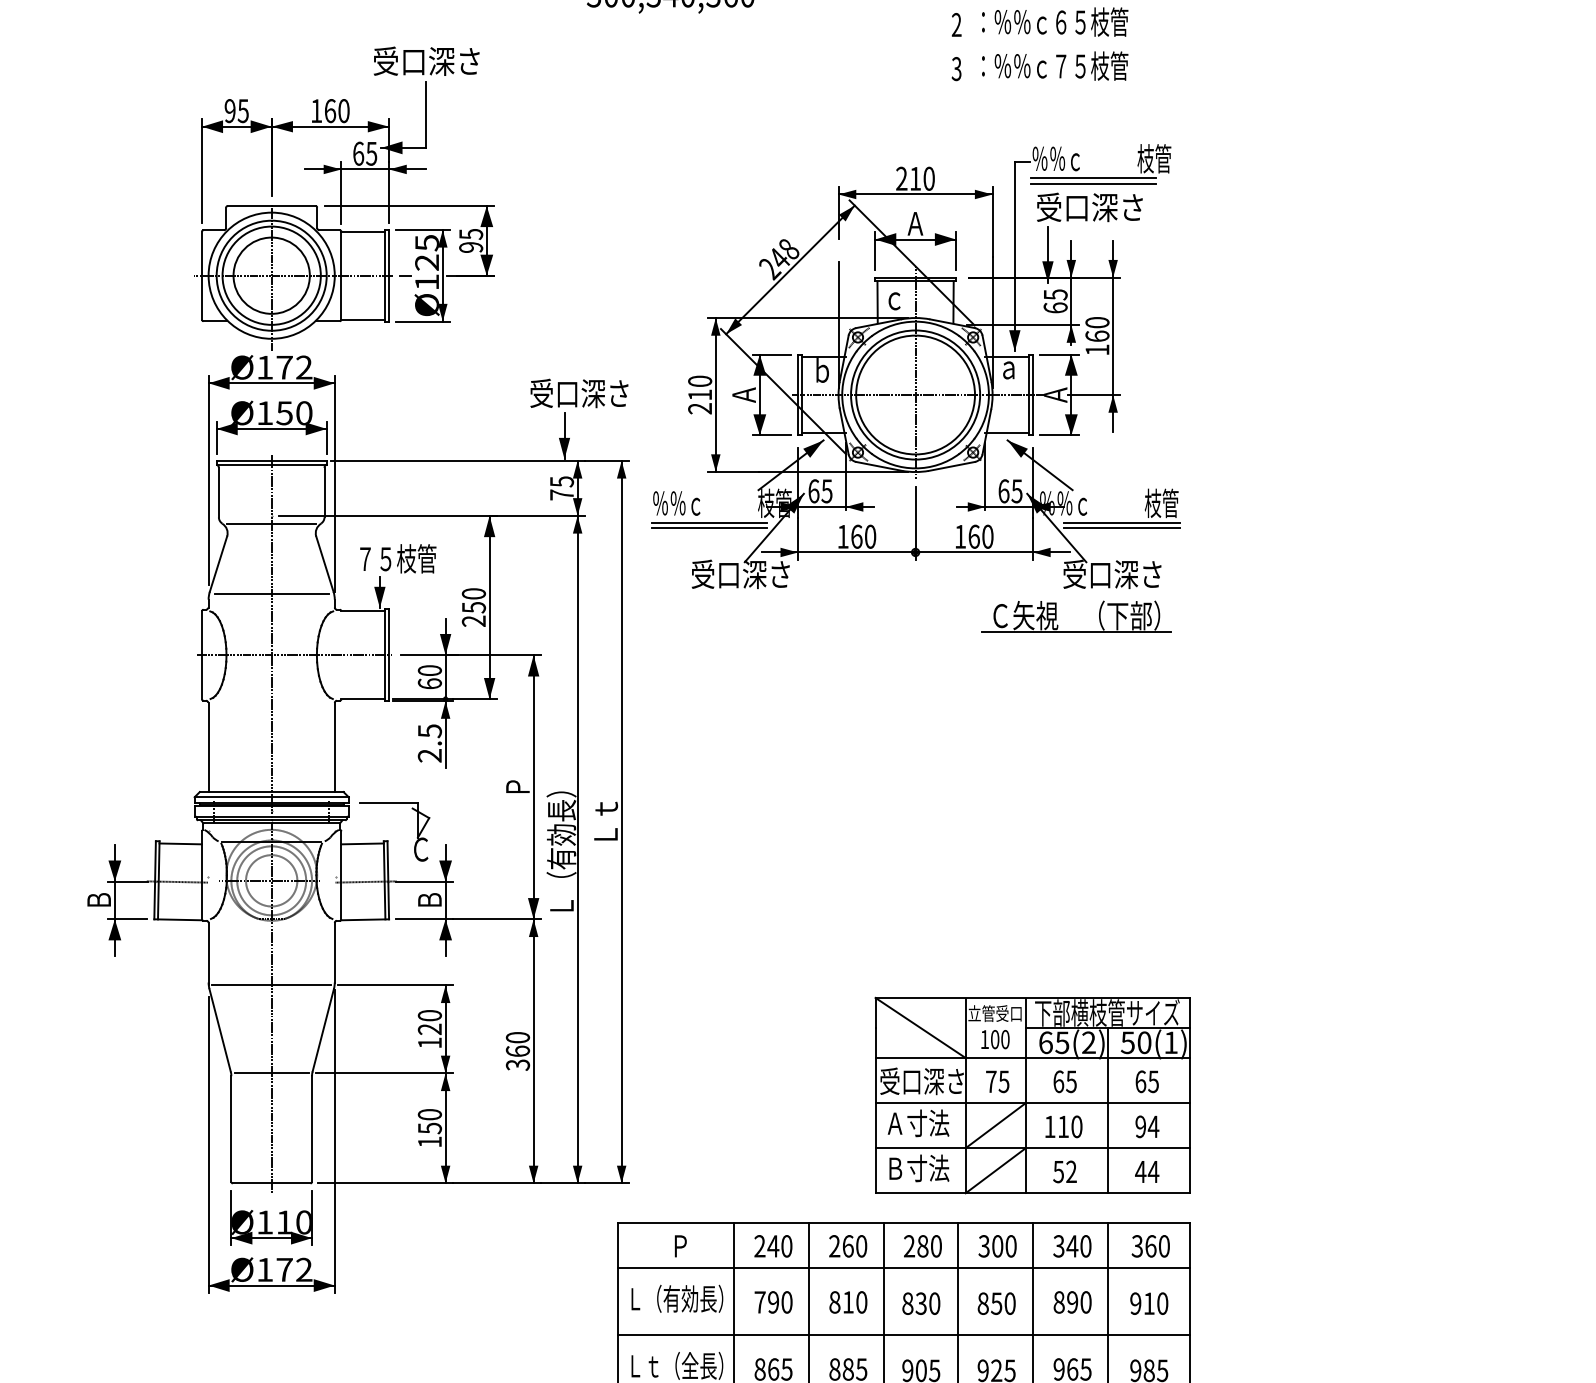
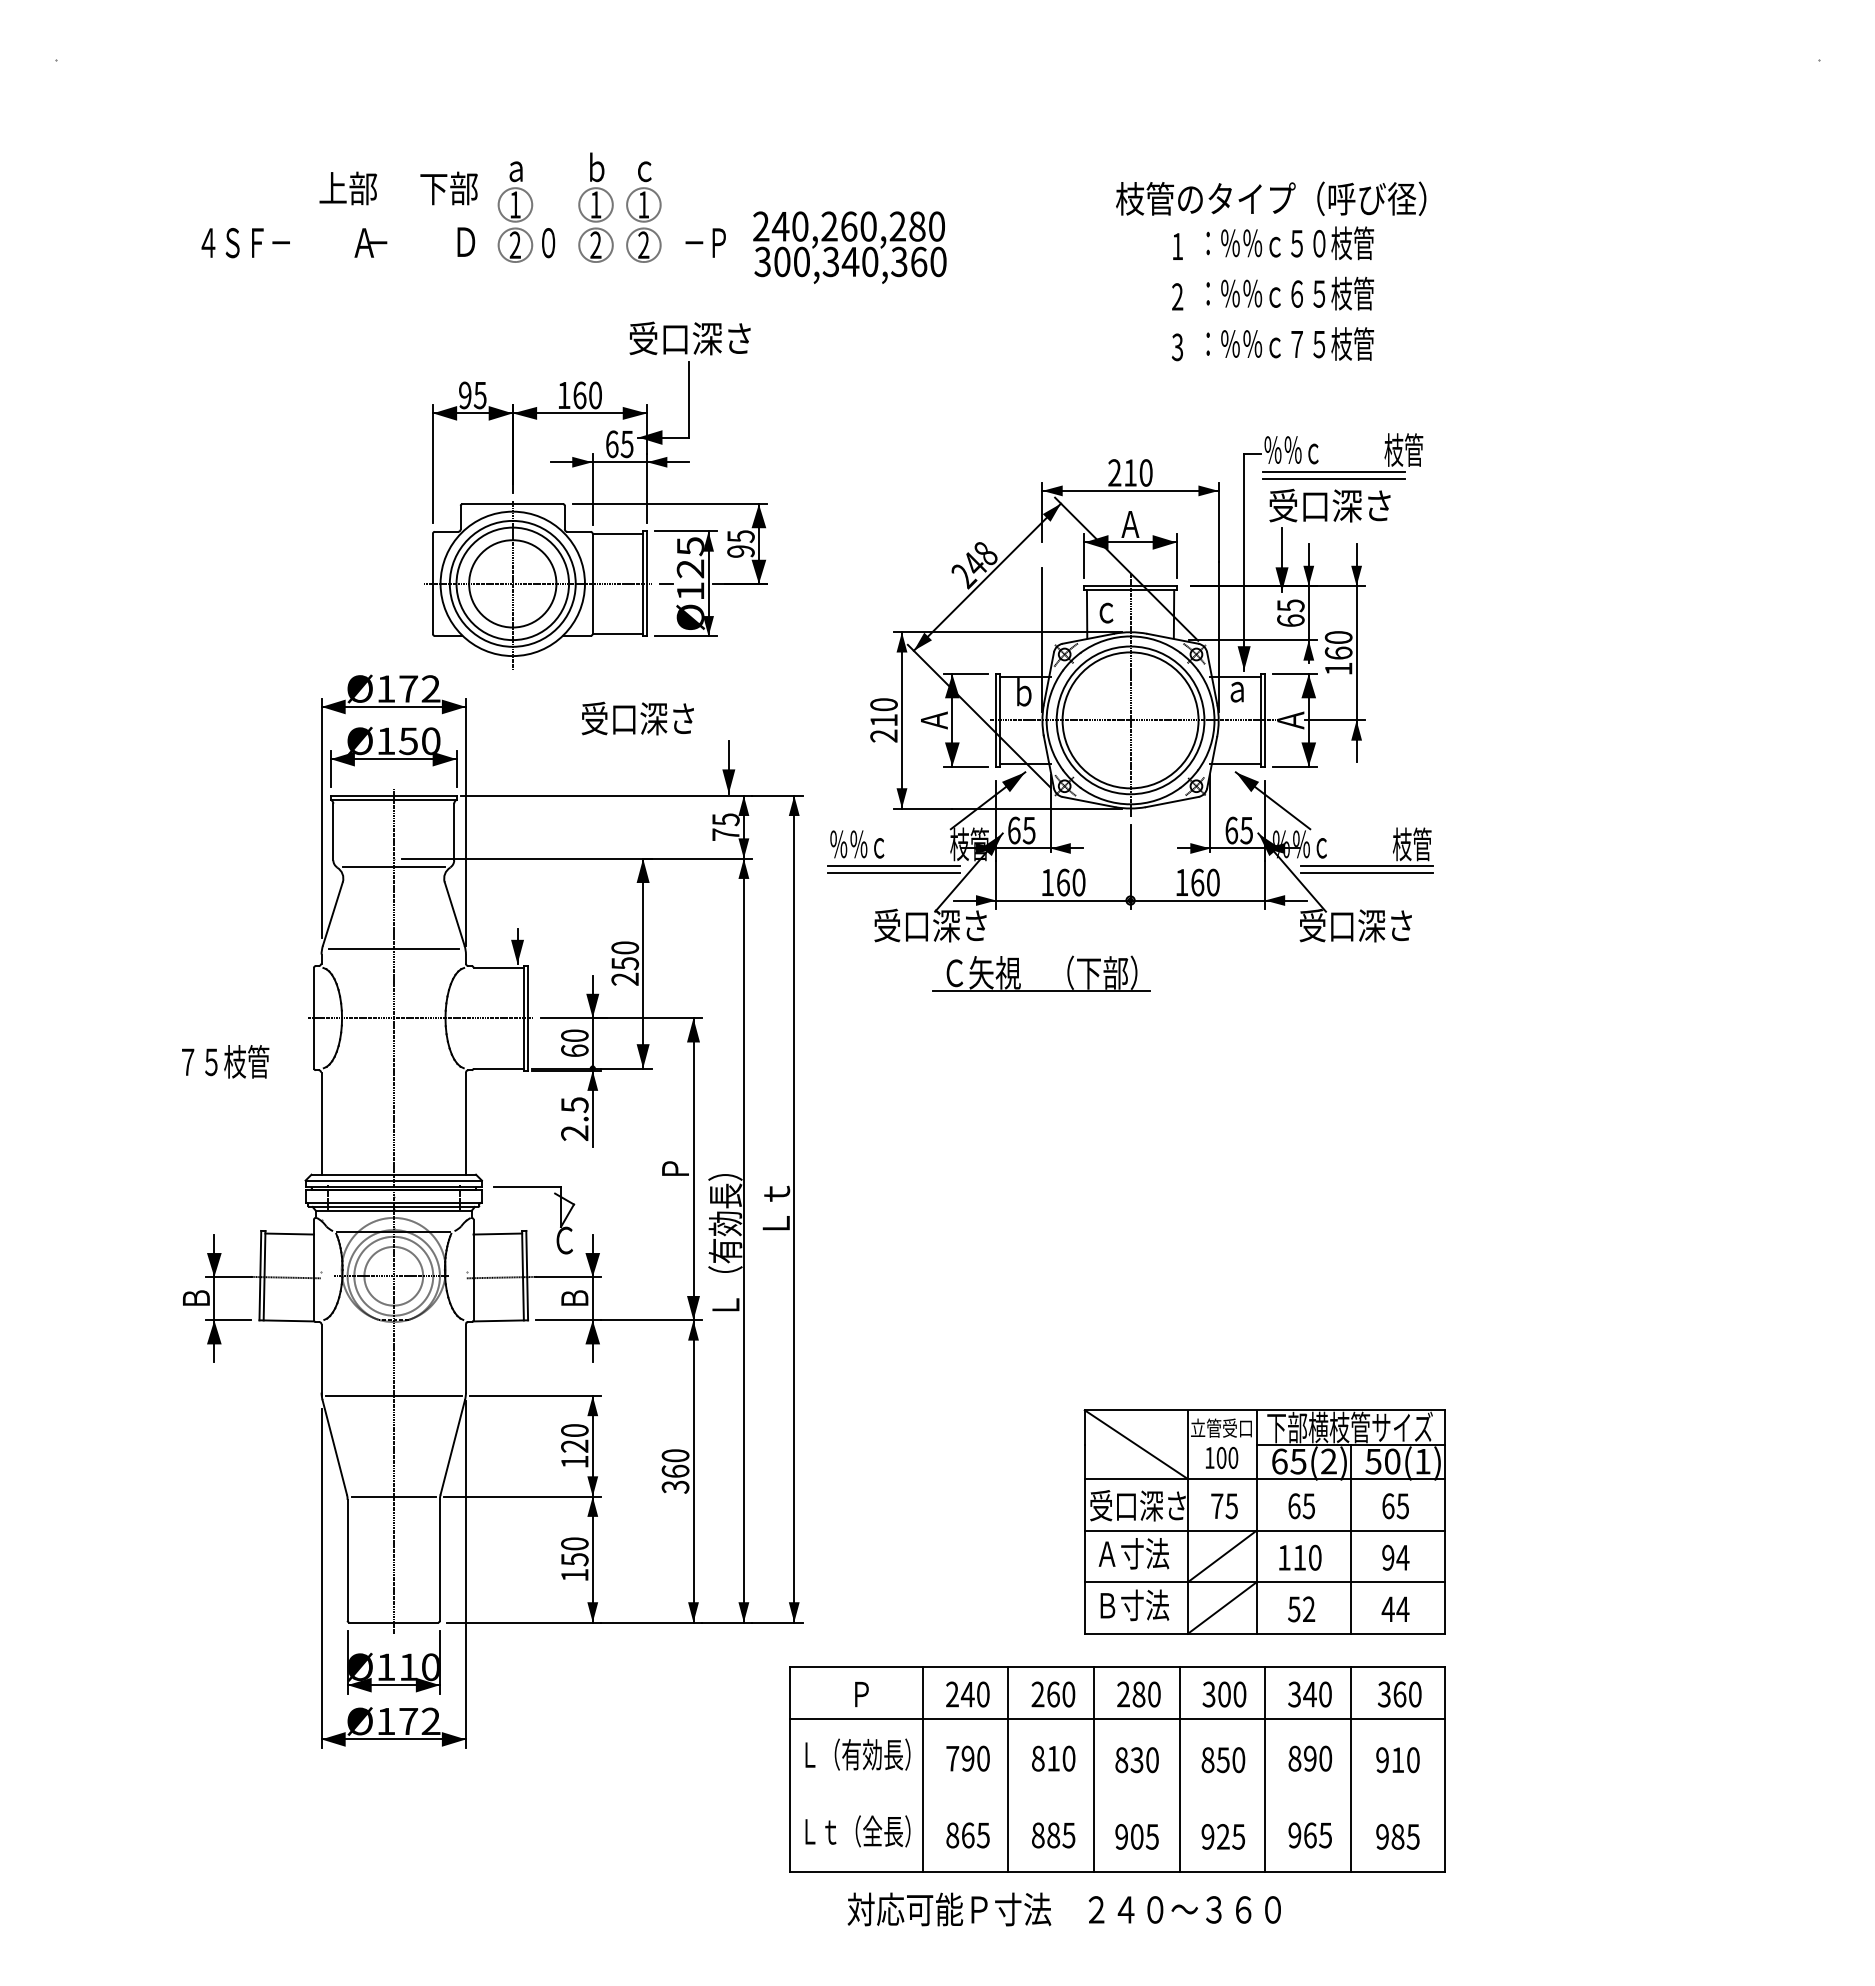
part: (343, 198) -> (595, 495), moved
text: (579, 393) -> (637, 718), moved
text: (398, 558) -> (225, 1061), moved
part: (1076, 631) -> (1041, 990), moved
line: (904, 1334) -> (1117, 1795), removed

